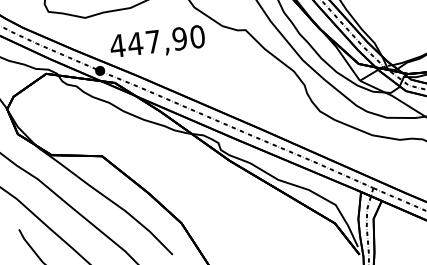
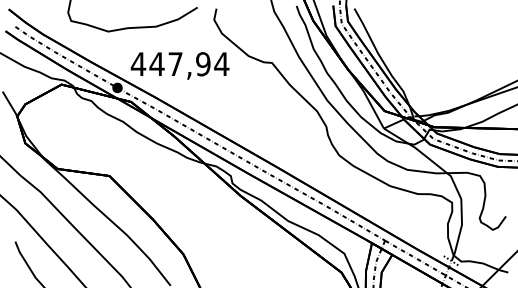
text: (197, 37) -> (221, 64), 447,90 -> 447,94

